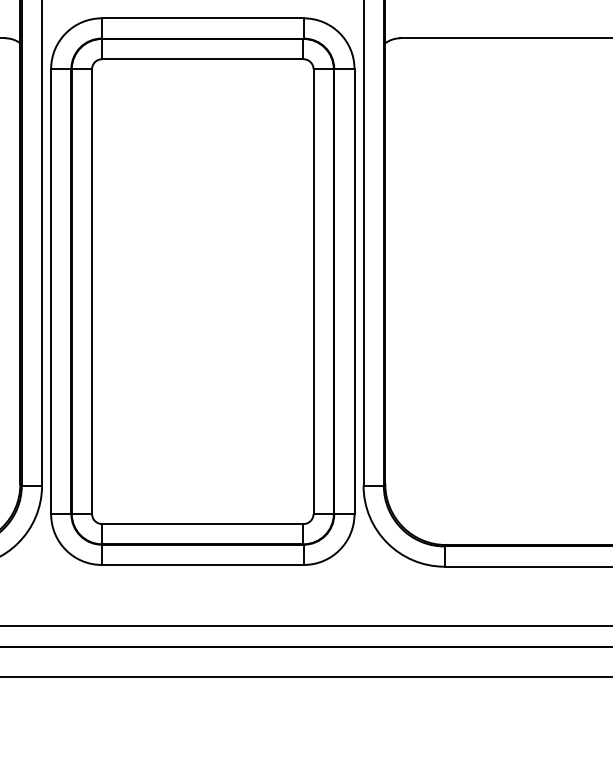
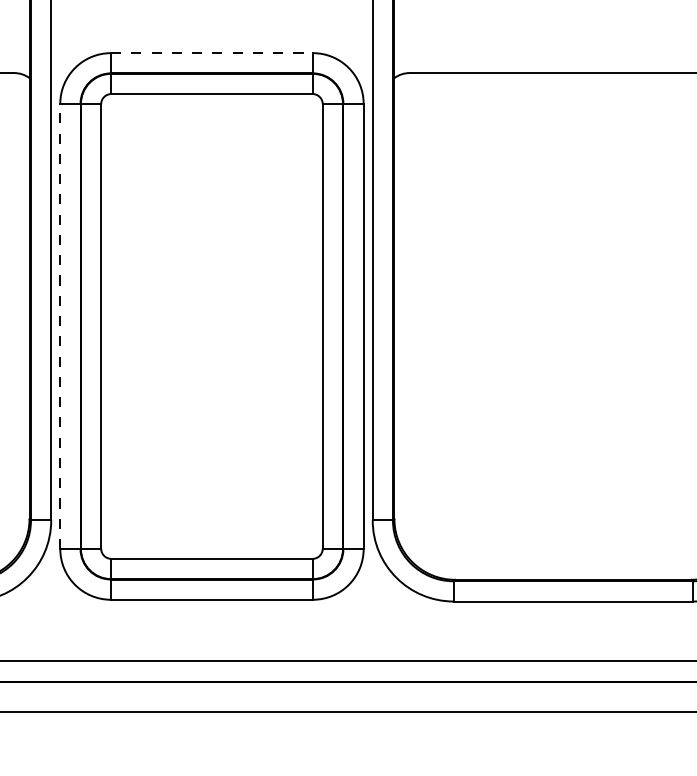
line: (203, 18) -> (212, 53), solid -> dashed
line: (51, 291) -> (60, 326), solid -> dashed

